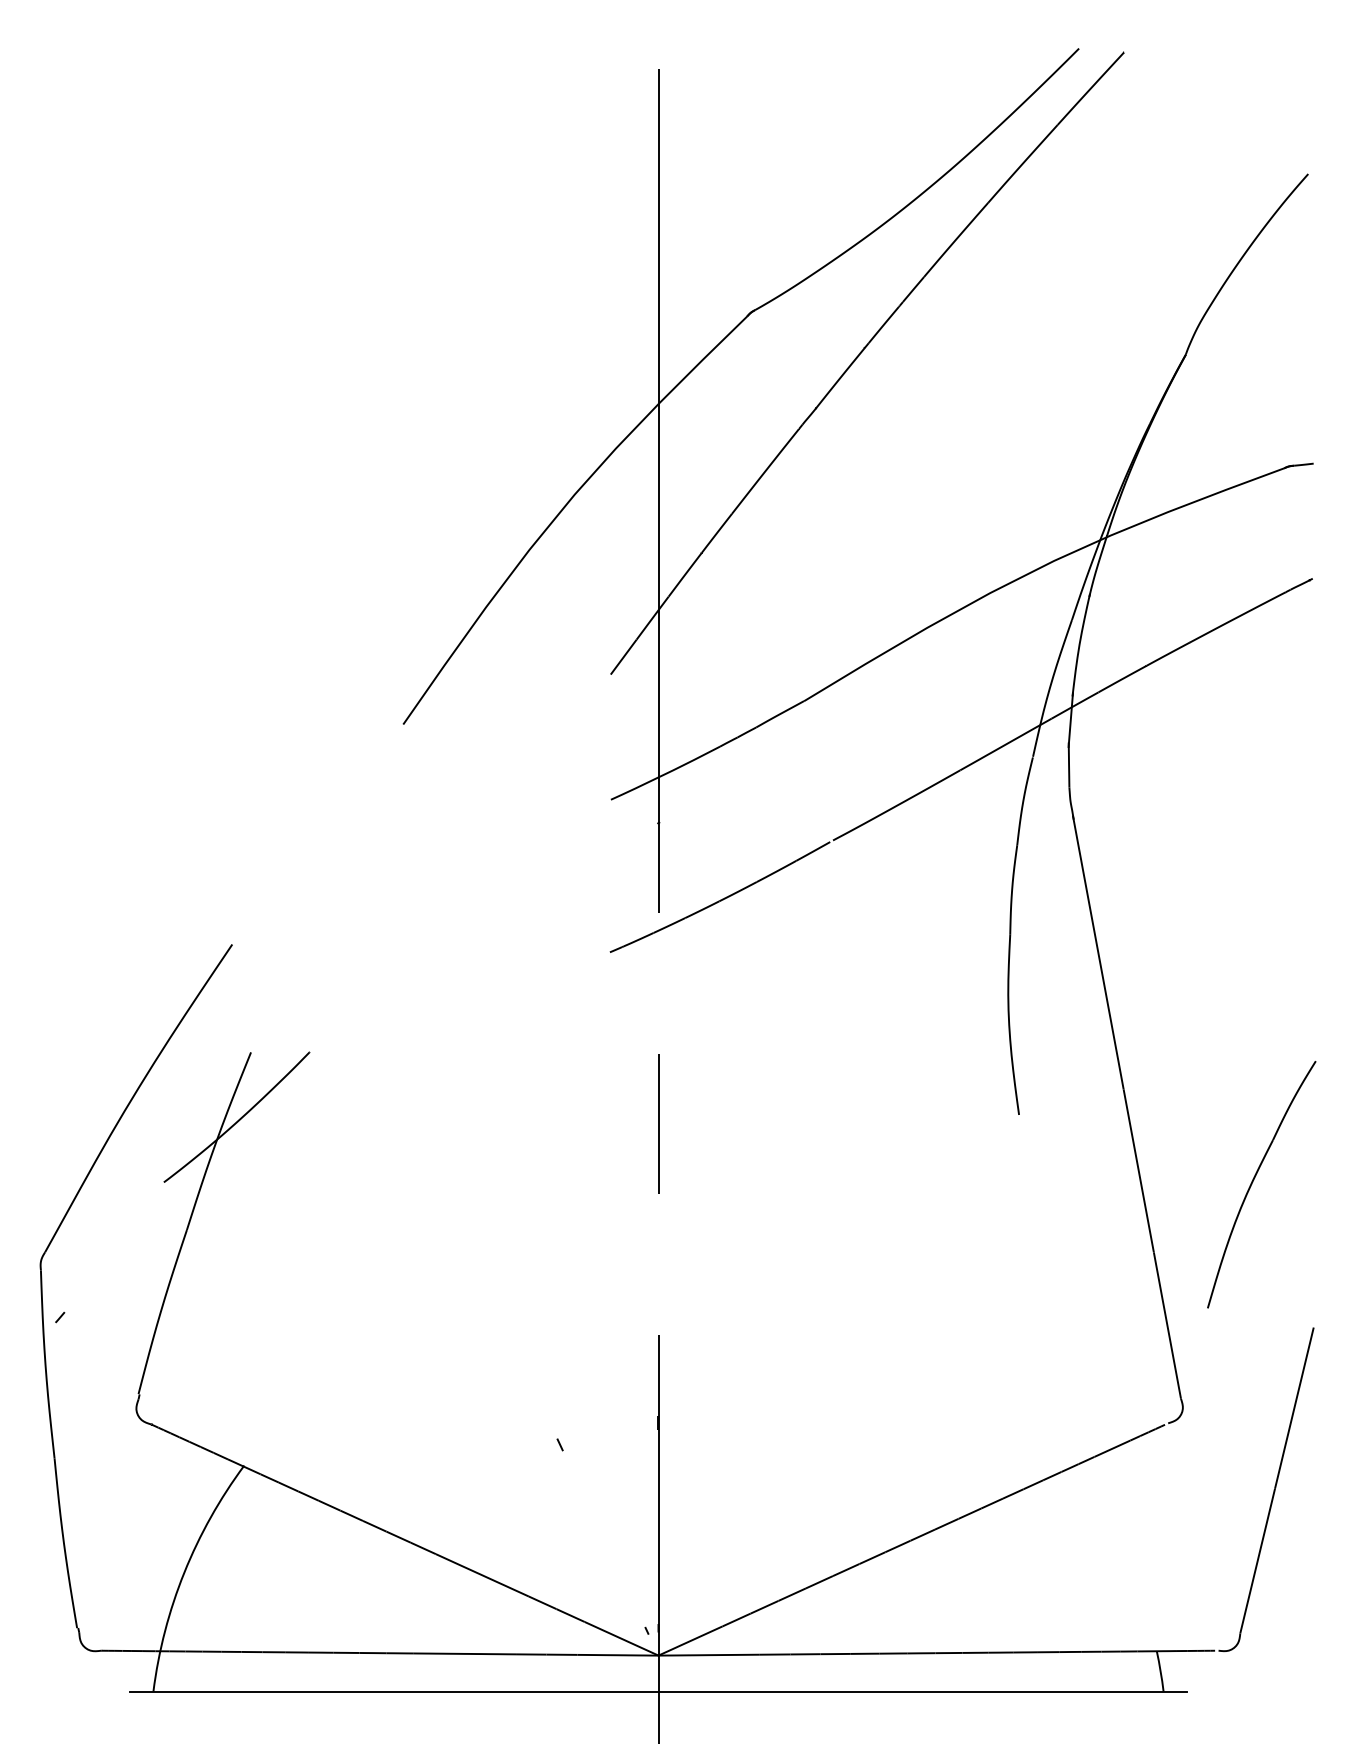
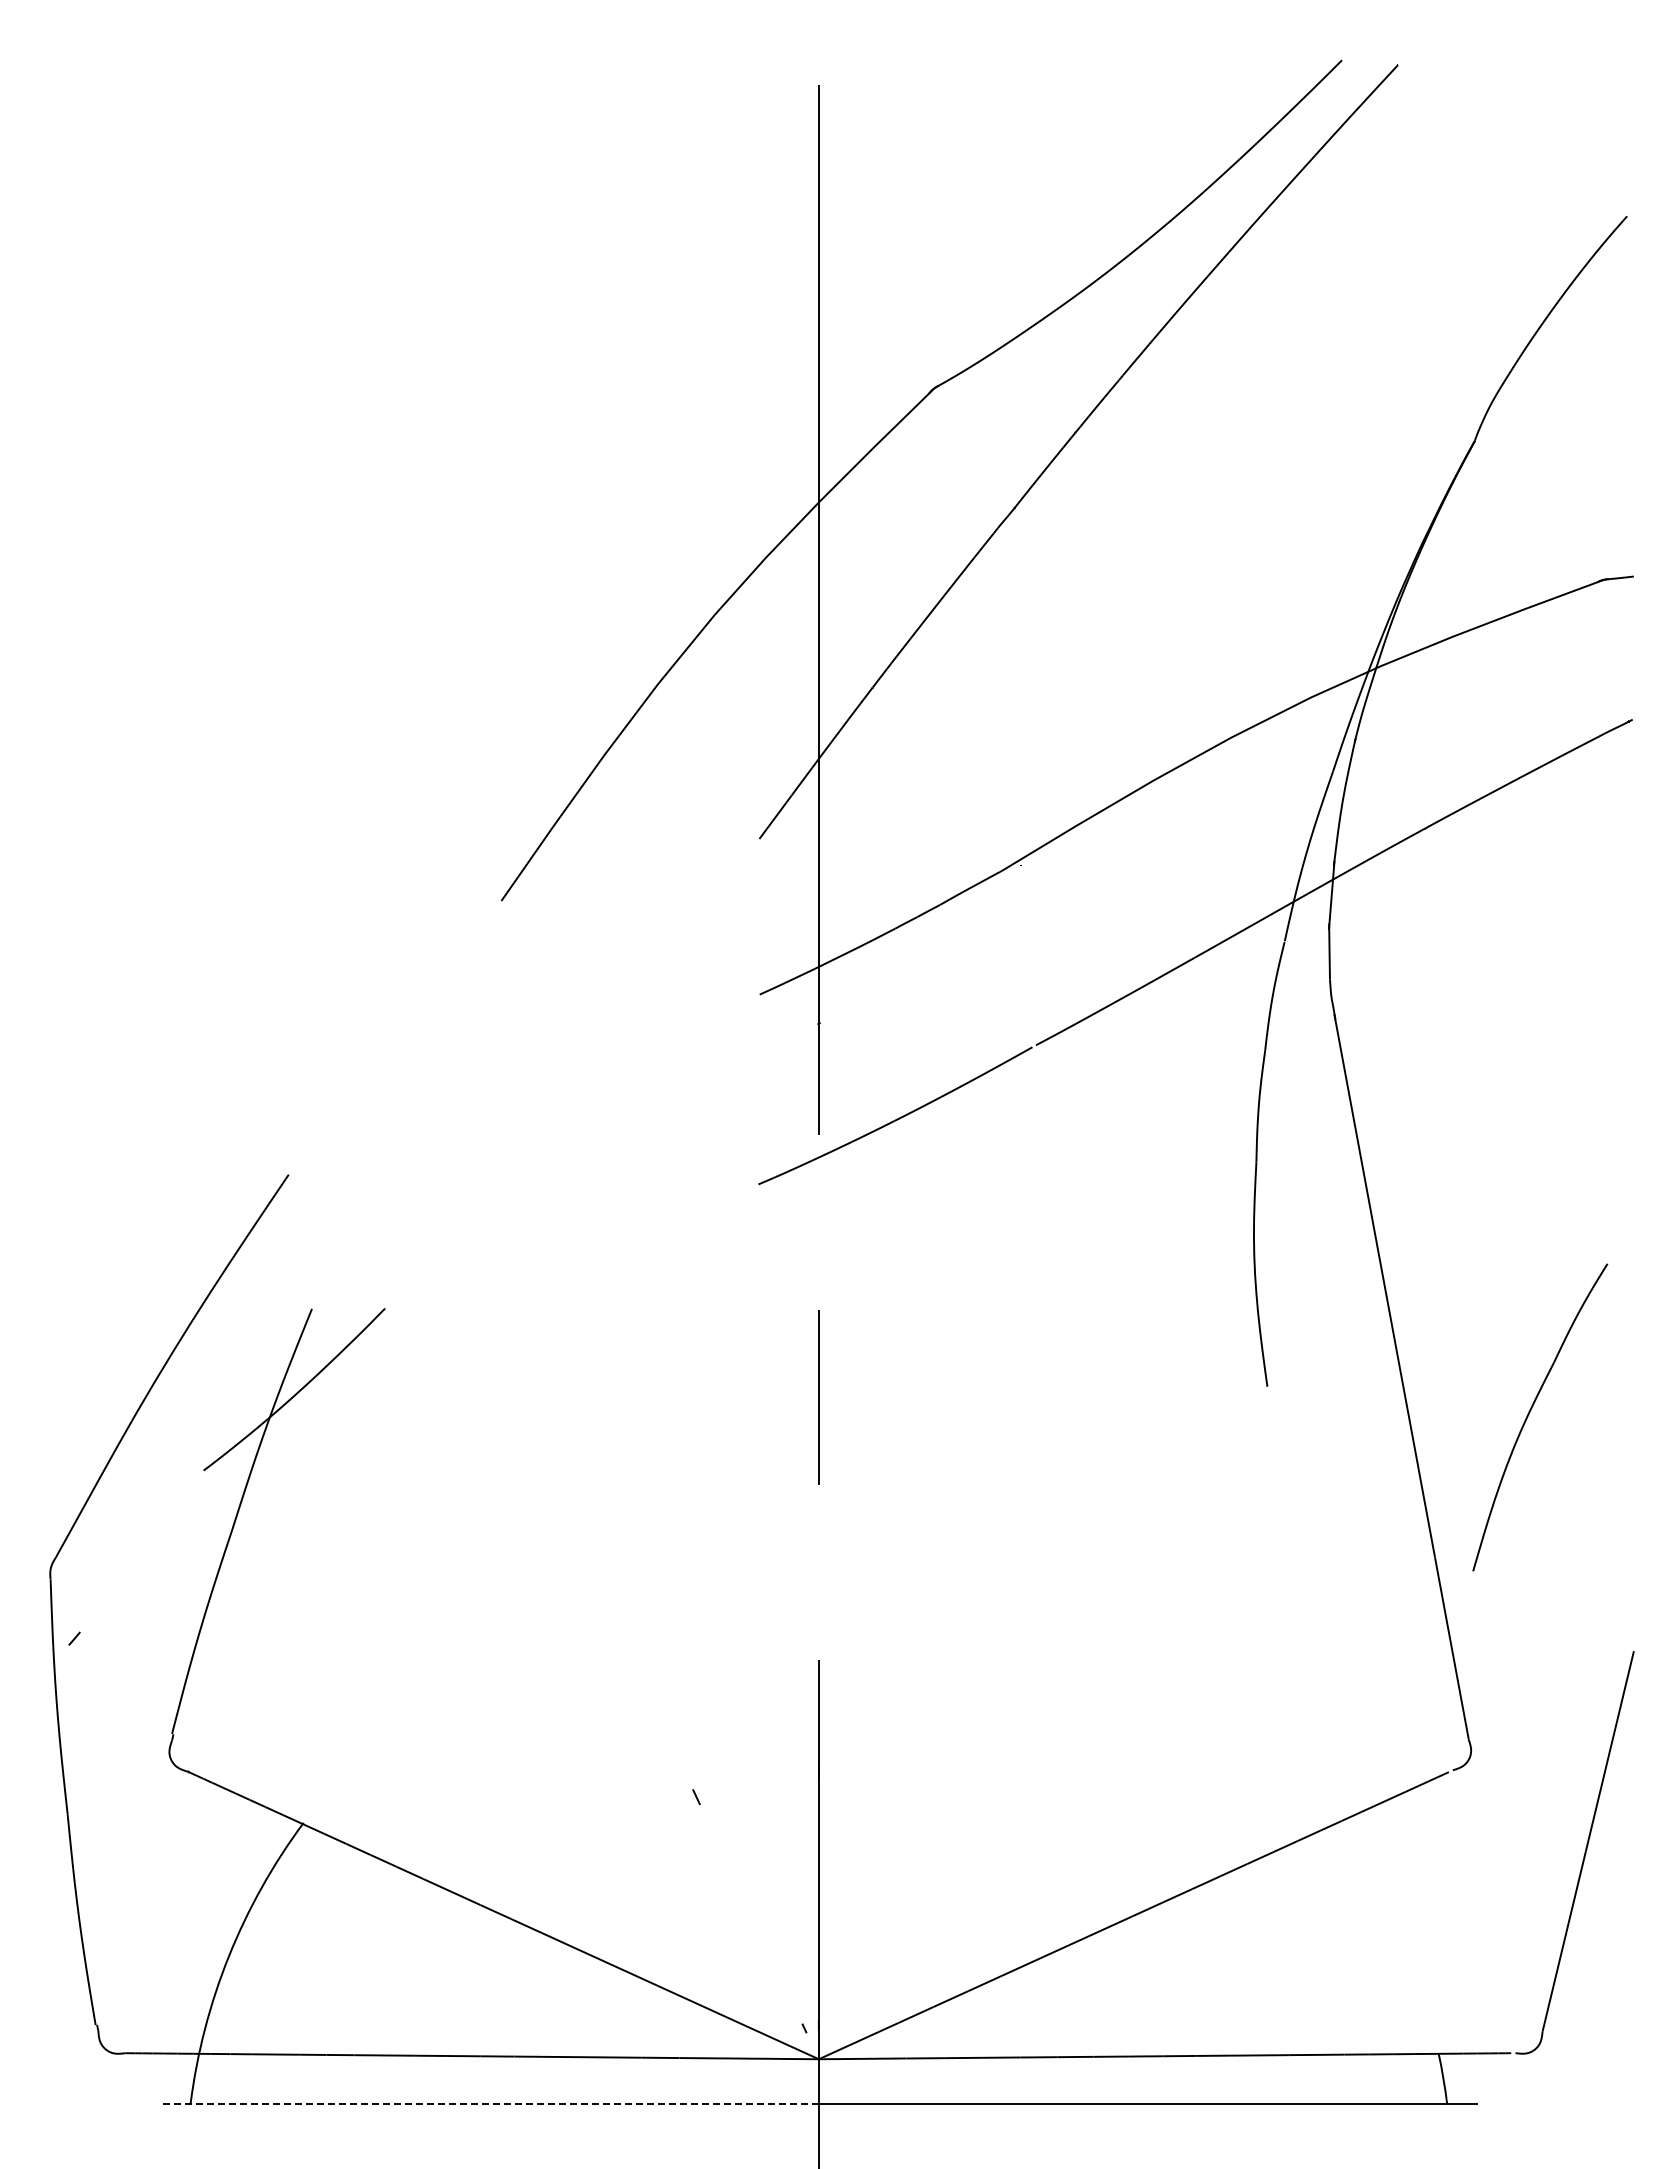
part: (1253, 1180) -> (1530, 1412), moved
line: (394, 1691) -> (490, 2103), solid -> dashed

